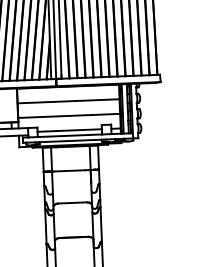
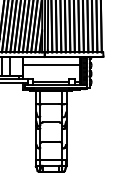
line: (67, 115) -> (50, 73), removed

